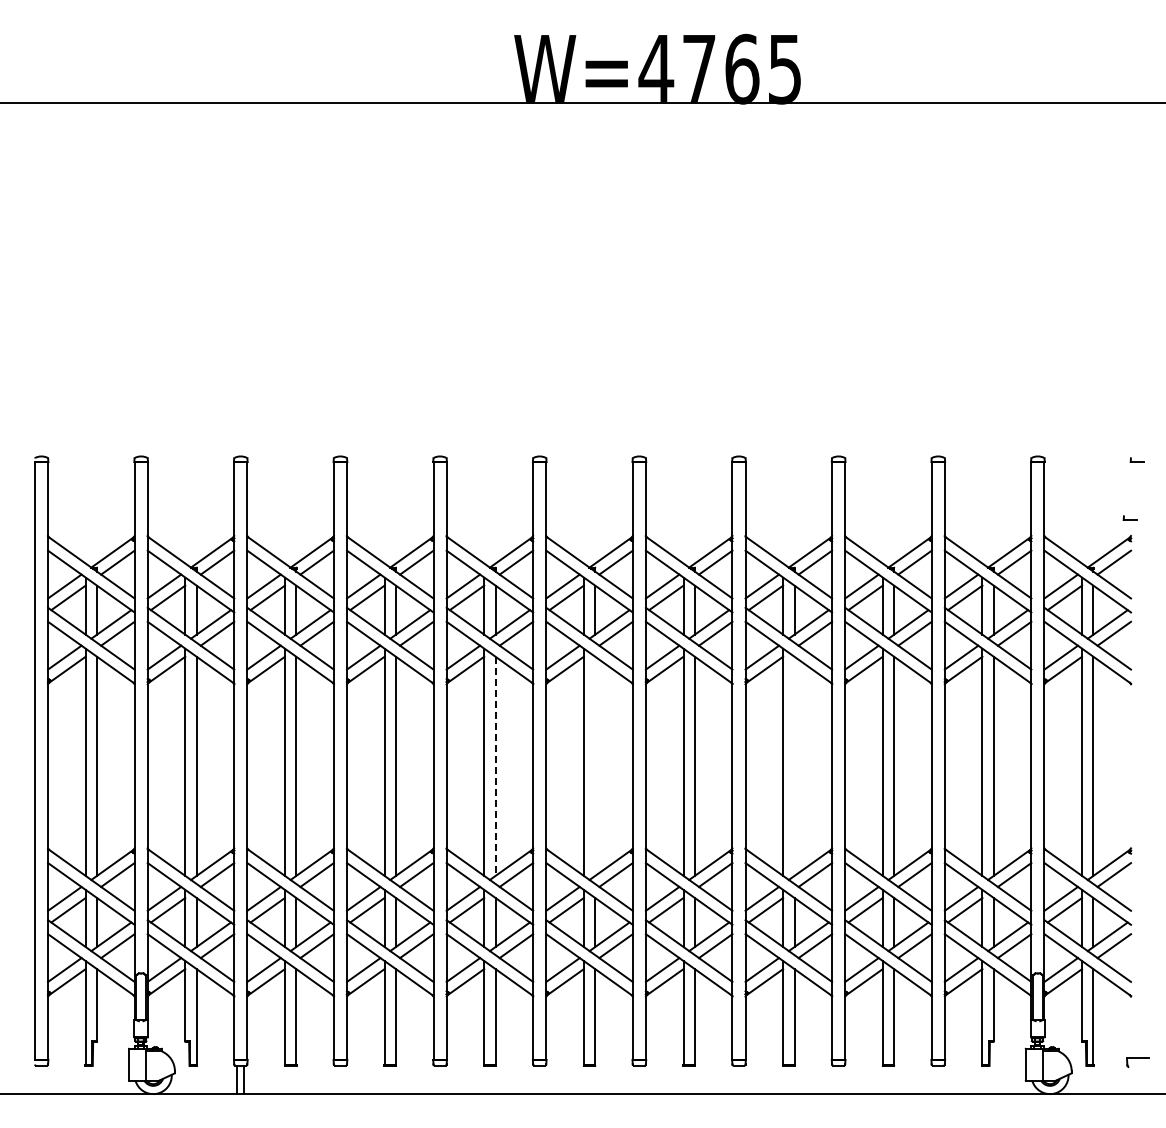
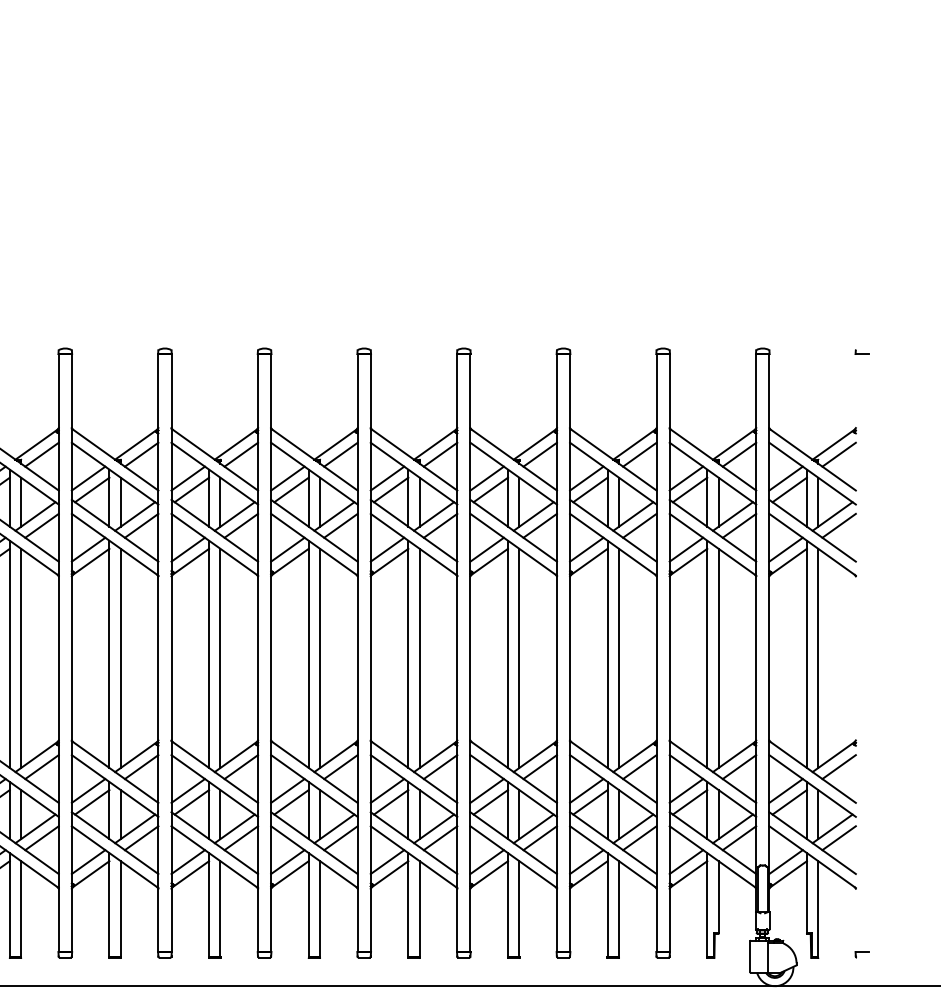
part: (1129, 517) -> (854, 409), removed
line: (595, 765) -> (320, 657), added
line: (794, 765) -> (519, 657), added
line: (495, 766) -> (220, 658), dashed -> solid
part: (1136, 1062) -> (861, 954), size x0.62

